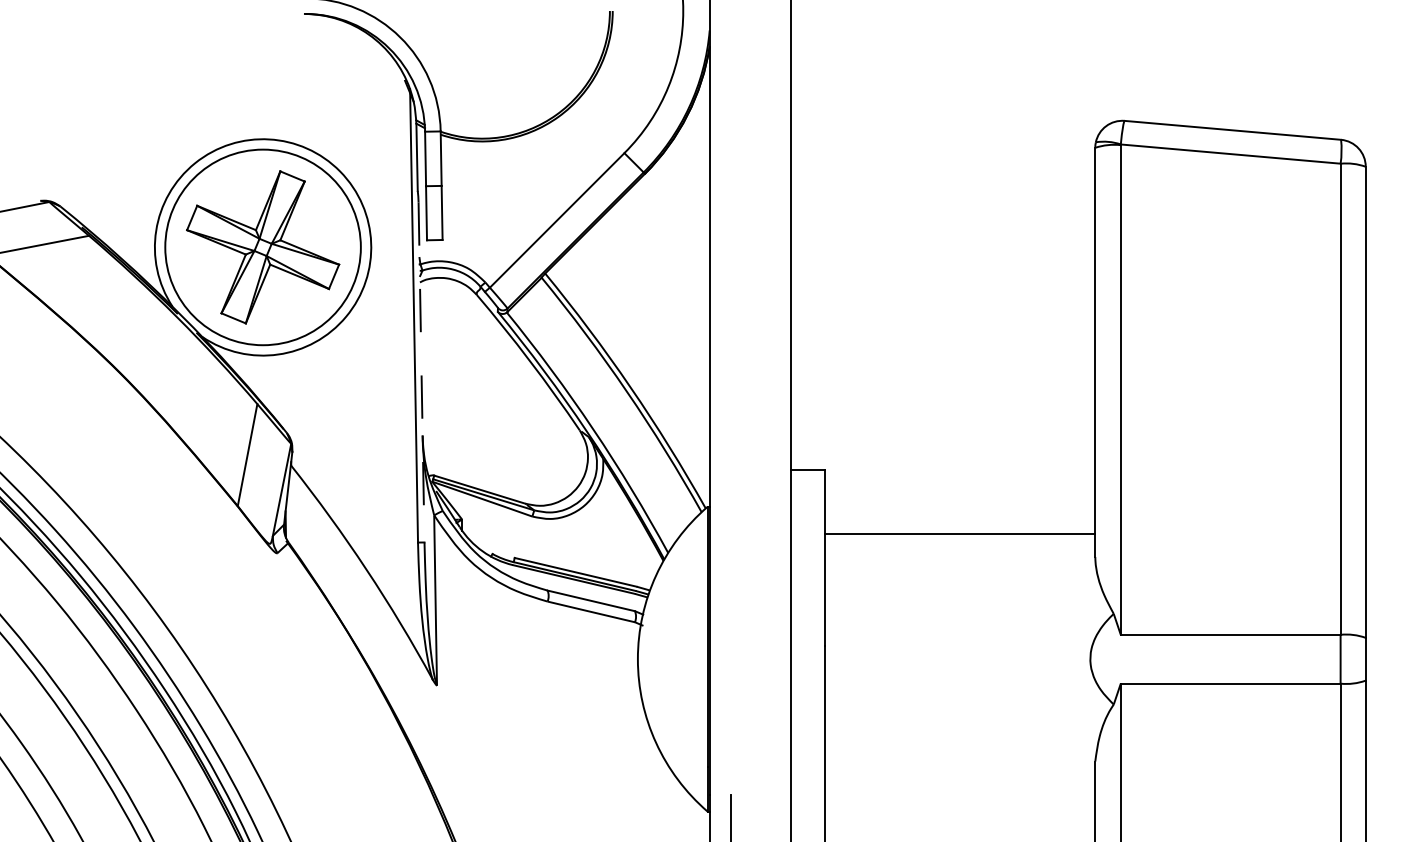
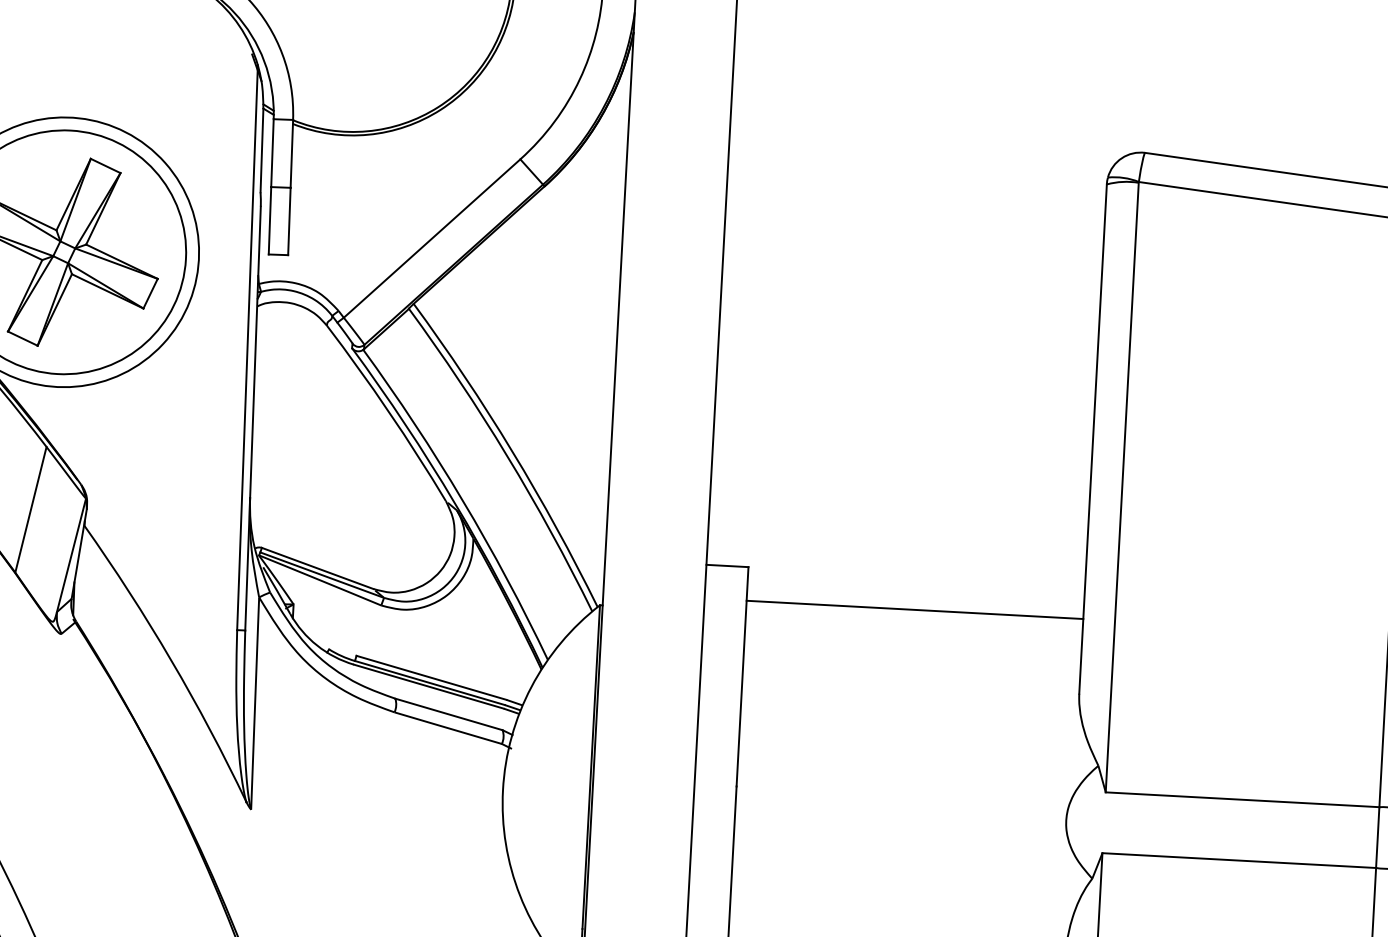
line: (421, 372) -> (252, 418), dashed -> solid
line: (959, 533) -> (914, 609), moved

